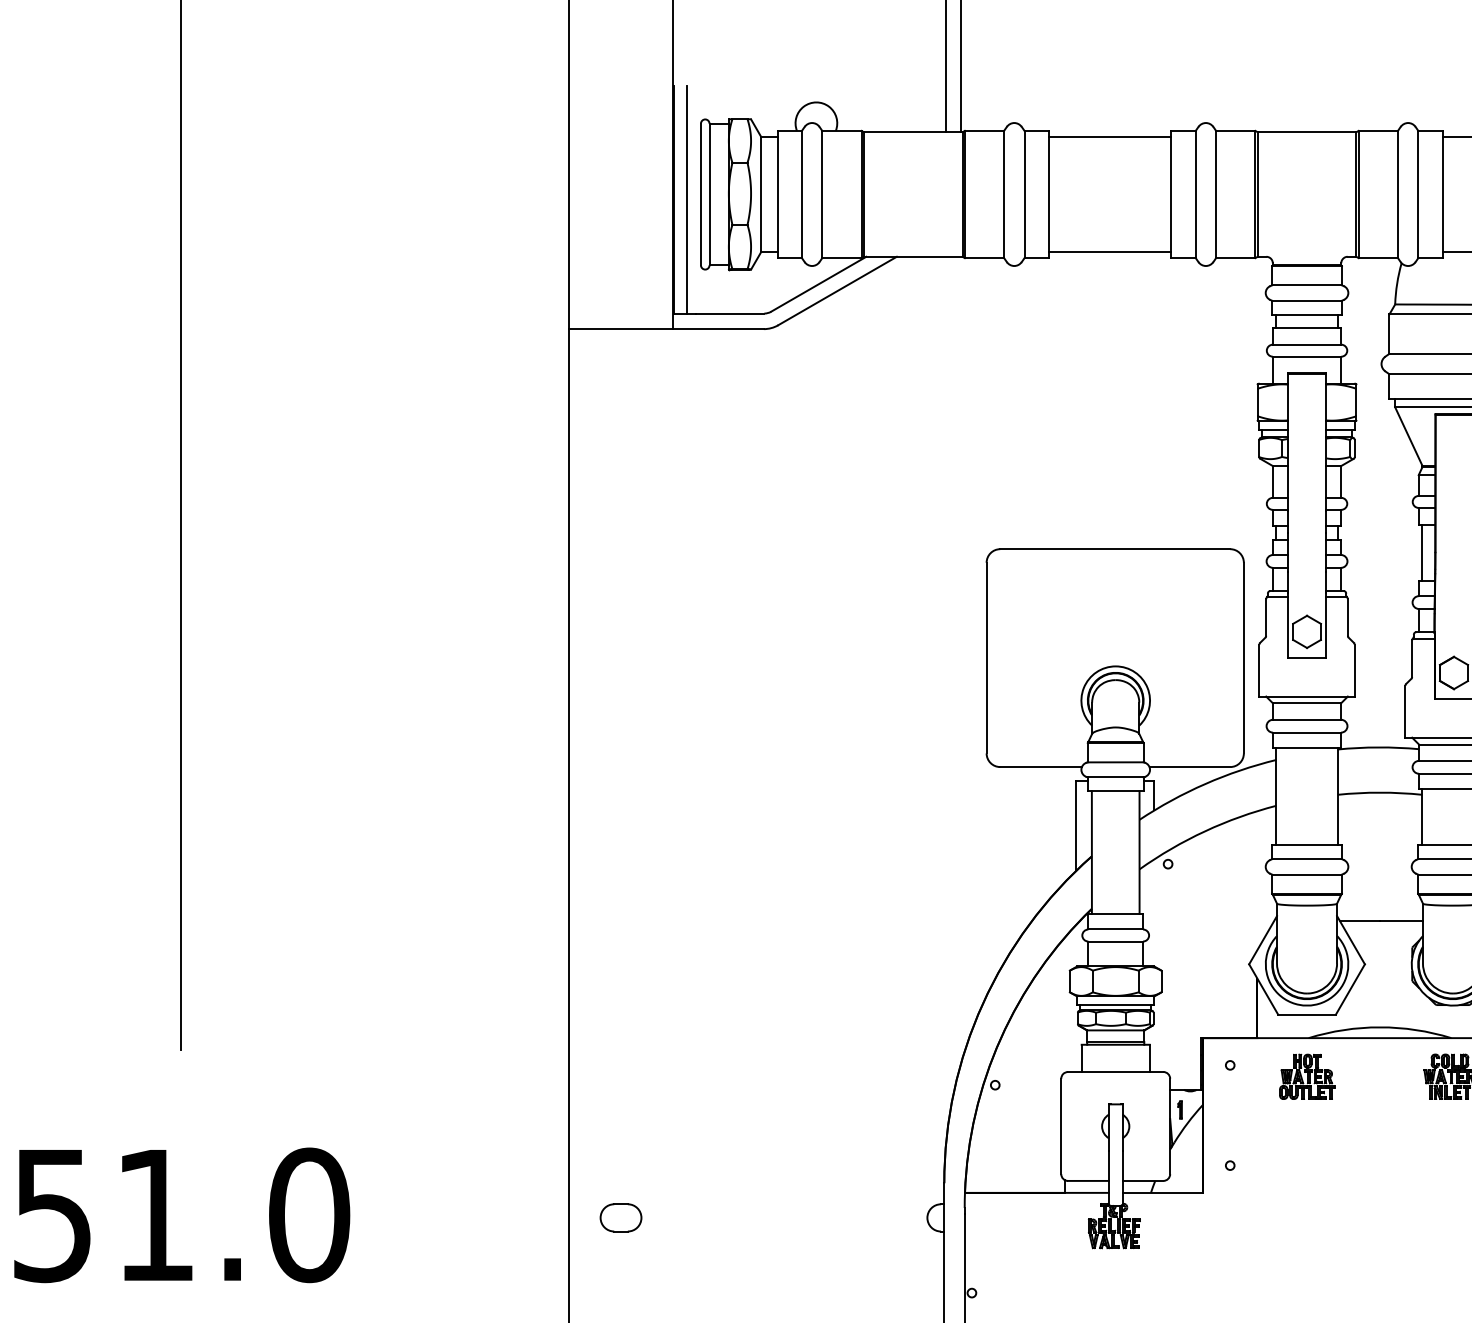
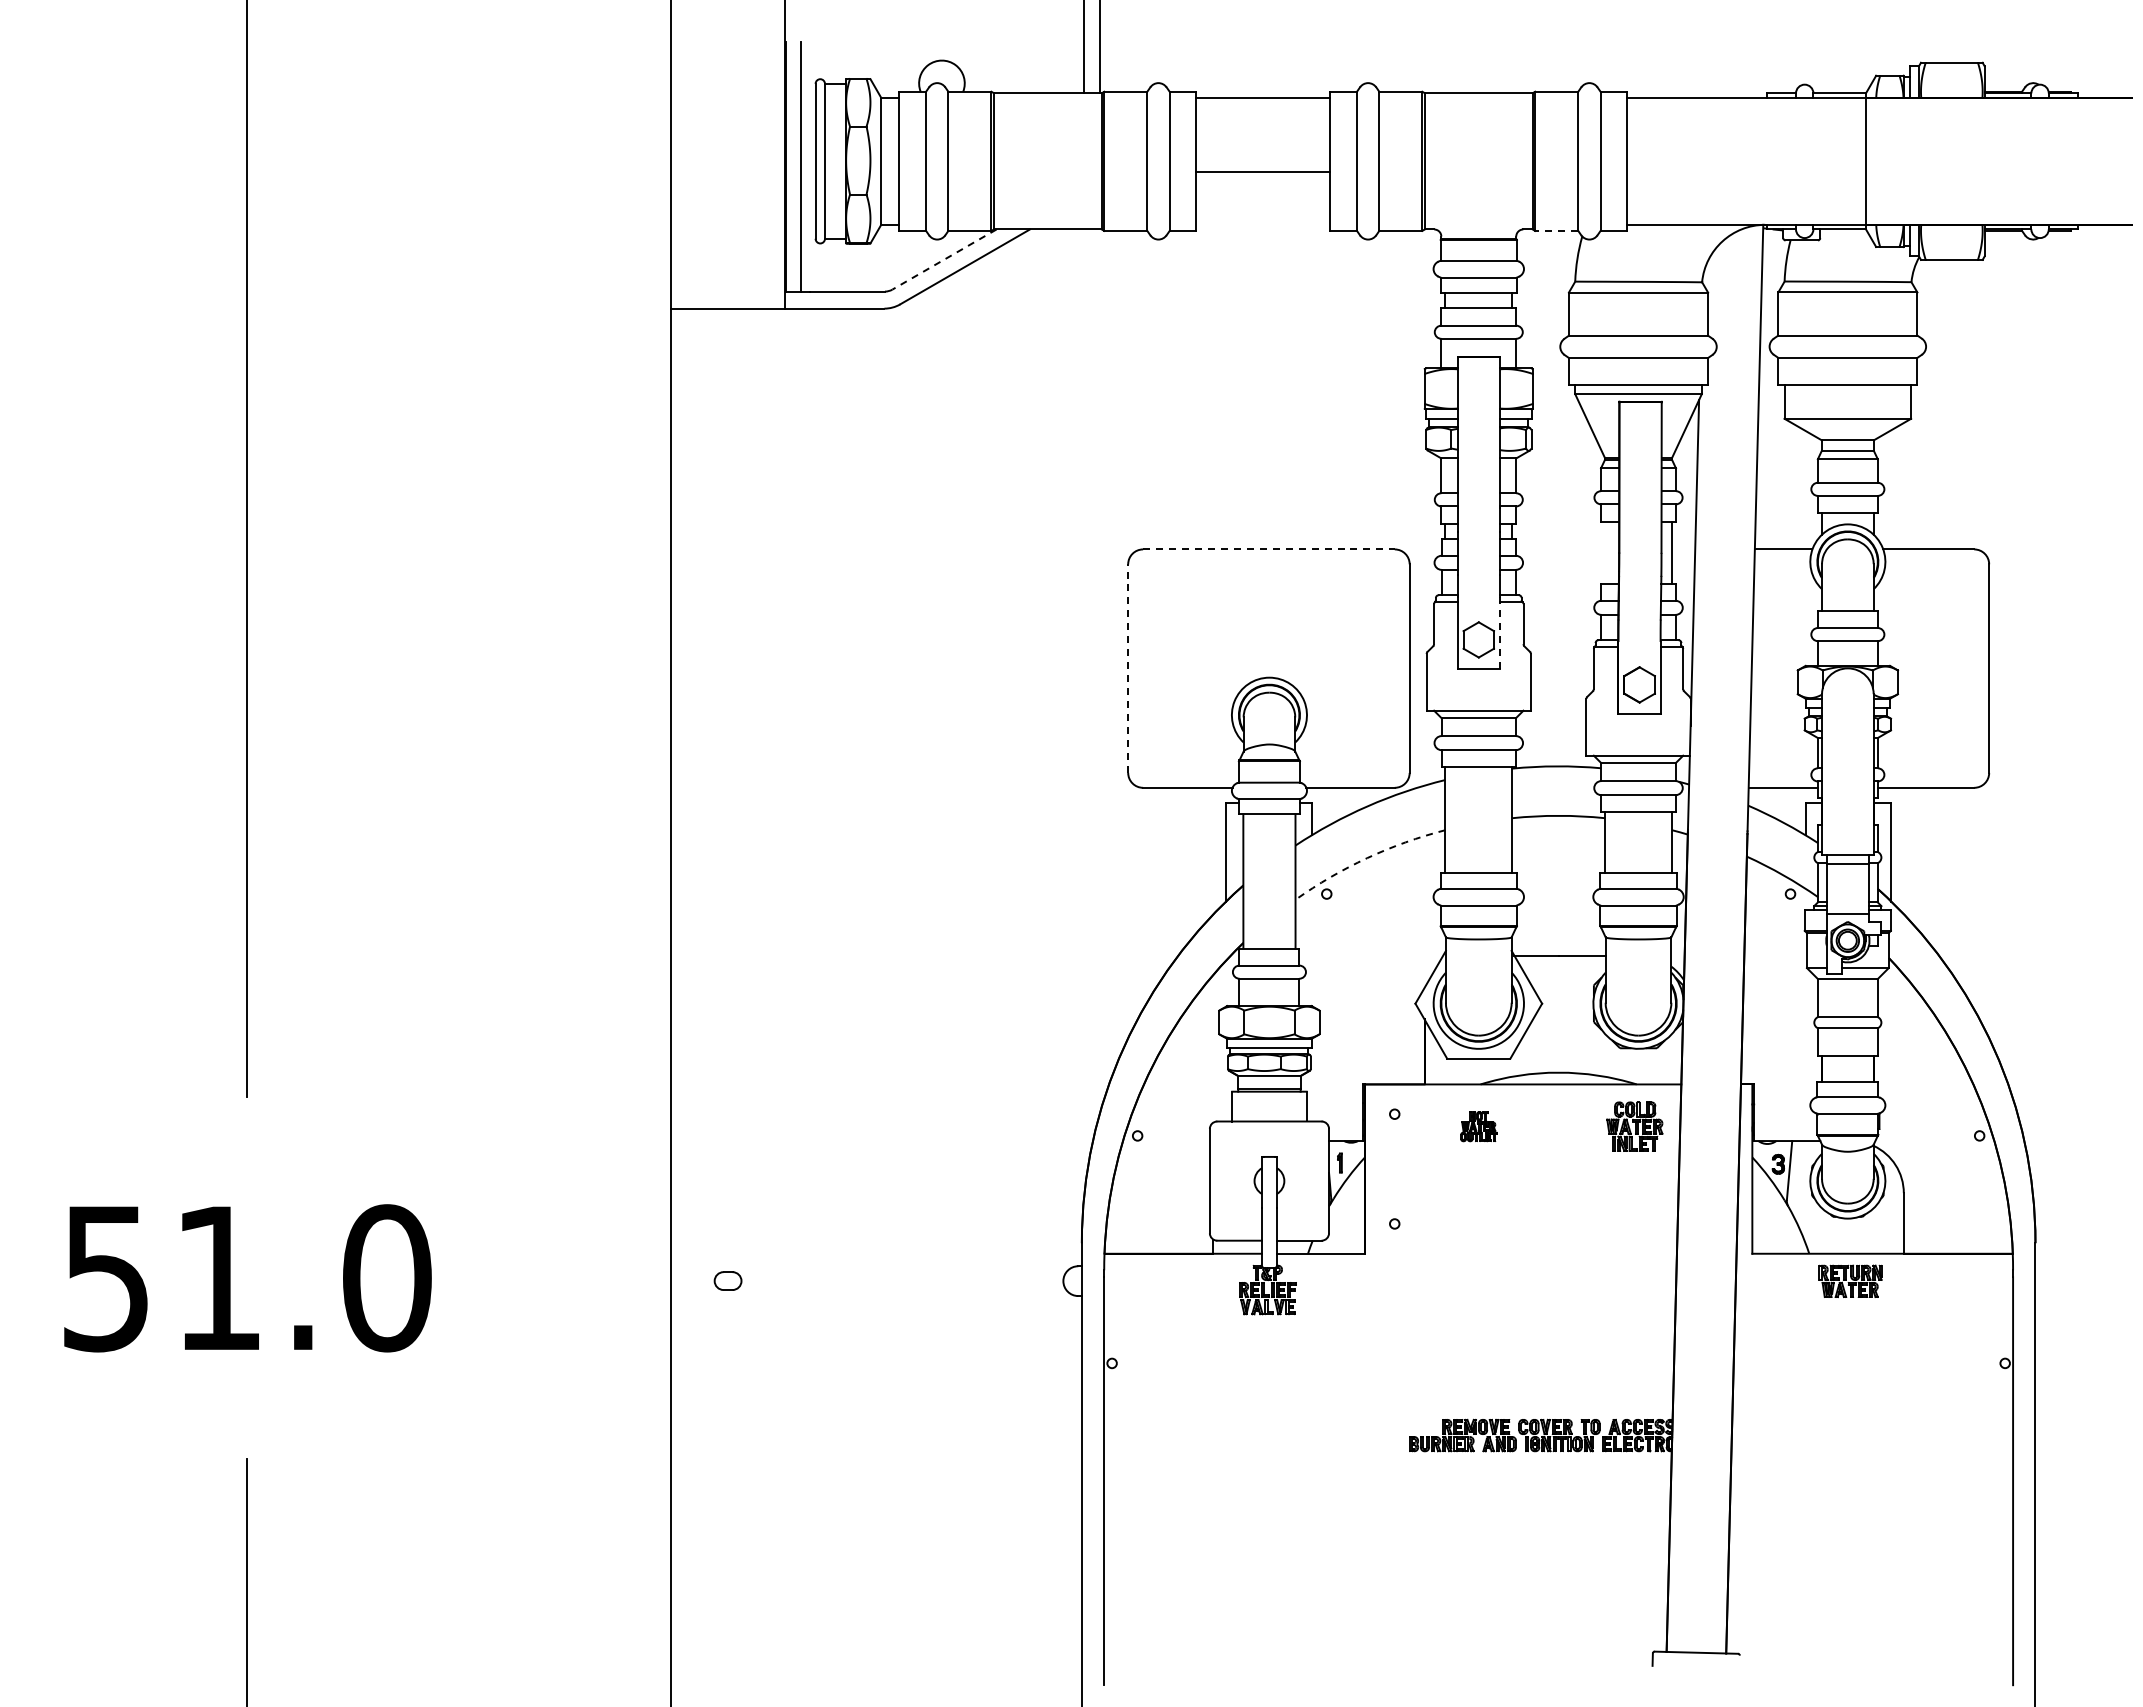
line: (1110, 252) -> (1263, 171), moved
line: (1378, 257) -> (1556, 230), solid -> dashed
line: (818, 284) -> (944, 259), solid -> dashed
line: (1114, 549) -> (1268, 549), solid -> dashed
line: (1421, 552) -> (1604, 553), removed
line: (1325, 625) -> (1499, 632), solid -> dashed
line: (986, 658) -> (1128, 668), solid -> dashed
arc: (1205, 831) -> (1367, 858), solid -> dashed
part: (1306, 1076) -> (1478, 1126), size x0.6
part: (620, 1217) -> (727, 1280), size x0.6

